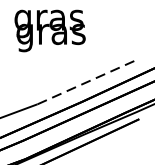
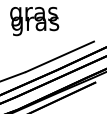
line: (87, 81) -> (60, 56), dashed -> solid

